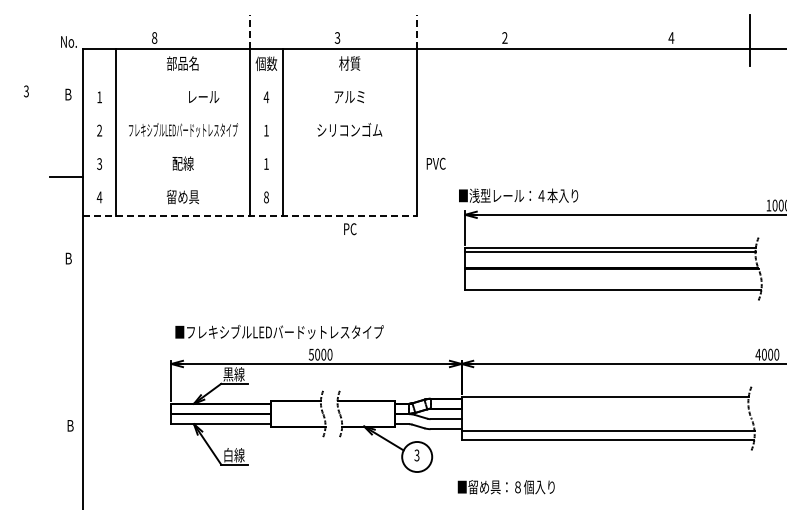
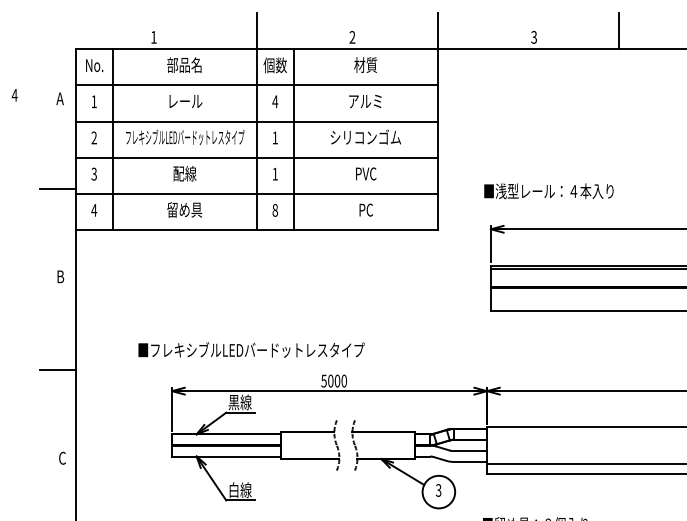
line: (583, 31) -> (619, 30), added
line: (249, 32) -> (256, 31), dashed -> solid
line: (416, 32) -> (438, 31), dashed -> solid
text: (154, 37) -> (153, 36), 8 -> 1
text: (504, 37) -> (533, 36), 2 -> 3
text: (337, 38) -> (352, 37), 3 -> 2
text: (68, 41) -> (94, 65), moved
line: (249, 82) -> (256, 85), added
text: (26, 91) -> (14, 95), 3 -> 4
text: (67, 94) -> (59, 98), B -> A
text: (204, 96) -> (186, 100), moved
line: (249, 115) -> (256, 121), added
line: (249, 148) -> (256, 157), added
text: (435, 163) -> (365, 173), moved
line: (249, 182) -> (256, 194), added
text: (518, 195) -> (548, 190), moved
line: (249, 215) -> (256, 230), dashed -> solid
text: (350, 229) -> (366, 210), moved
text: (279, 331) -> (251, 349), moved
line: (66, 344) -> (58, 370), added
text: (70, 425) -> (62, 457), B -> C

